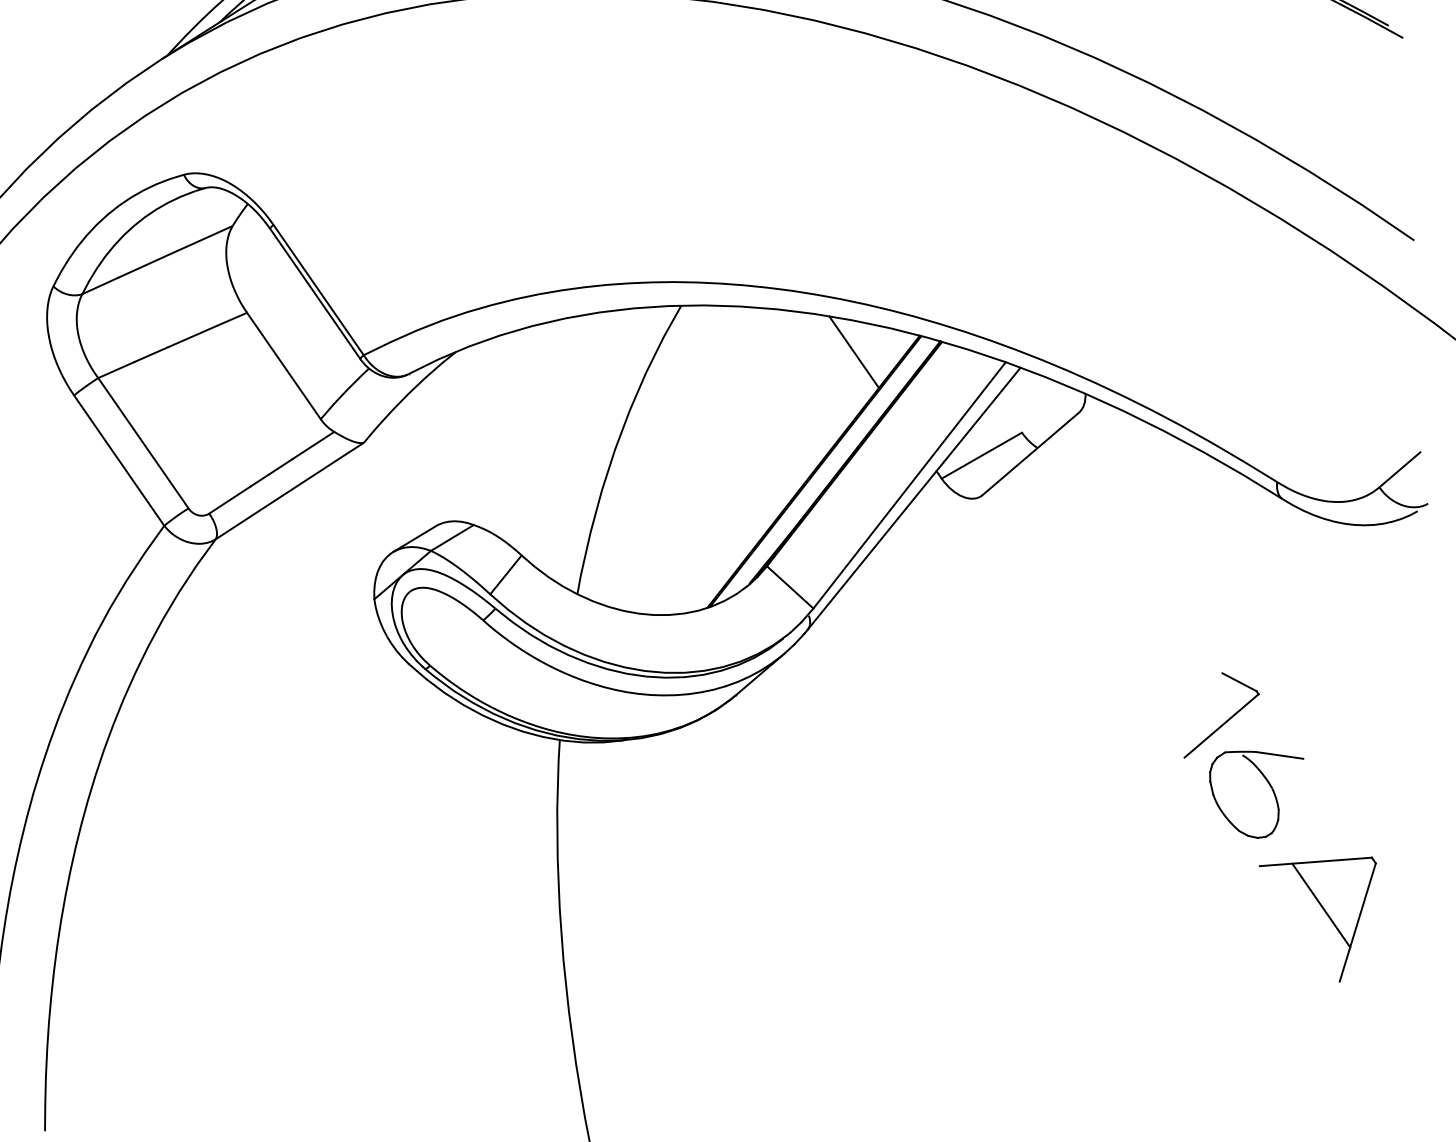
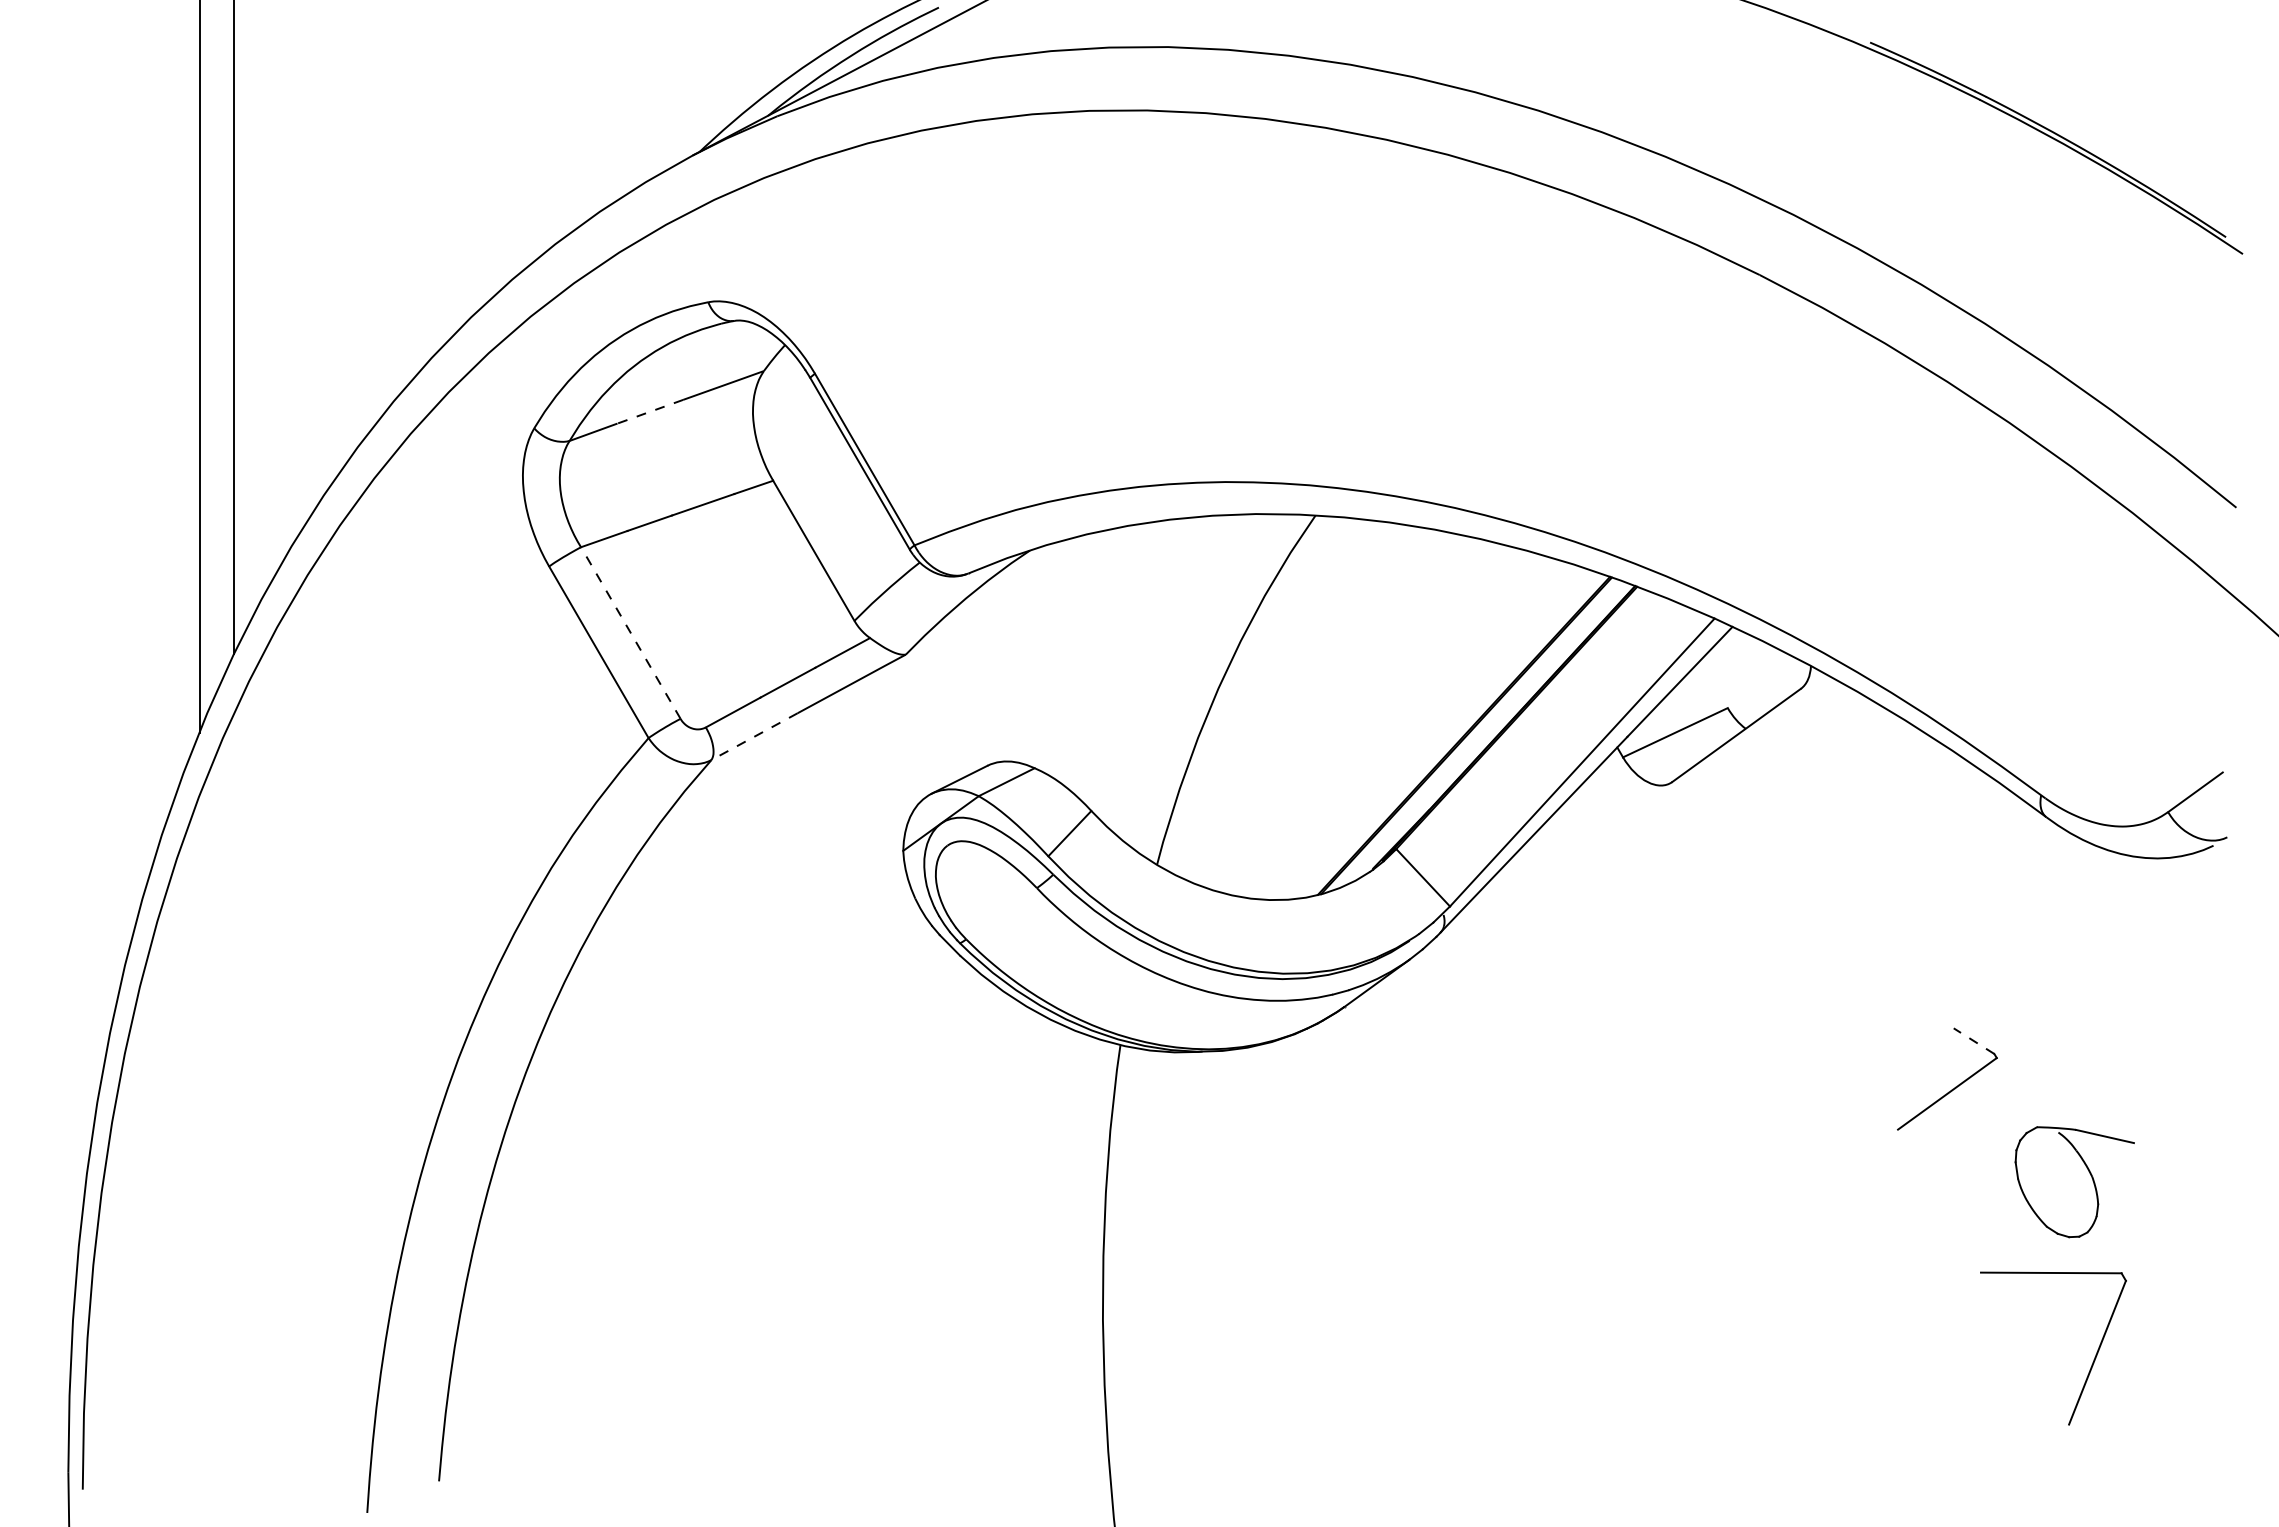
line: (144, 266) -> (649, 412), solid -> dashed
line: (854, 351) -> (1526, 590), removed
line: (143, 442) -> (630, 632), solid -> dashed
line: (248, 517) -> (754, 736), solid -> dashed
line: (1239, 681) -> (1973, 1040), solid -> dashed
part: (1270, 787) -> (2090, 1175), moved
line: (1321, 905) -> (2053, 1327), removed

